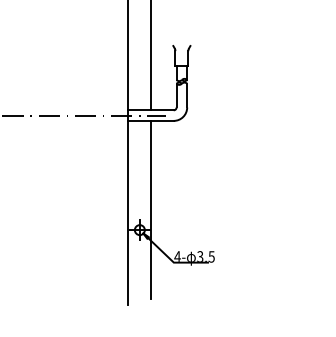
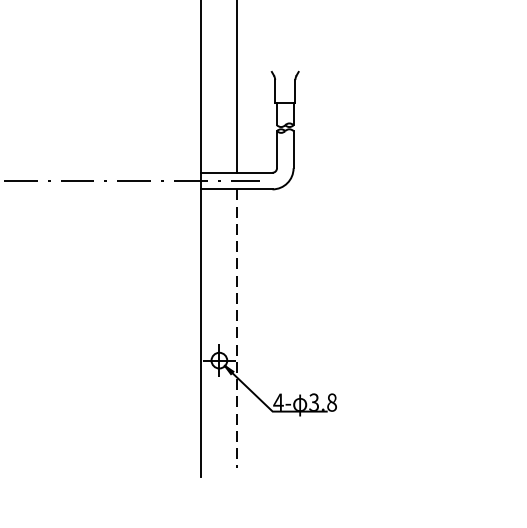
line: (151, 209) -> (237, 328), solid -> dashed
text: (211, 256) -> (331, 401), 3.5 -> 3.8

